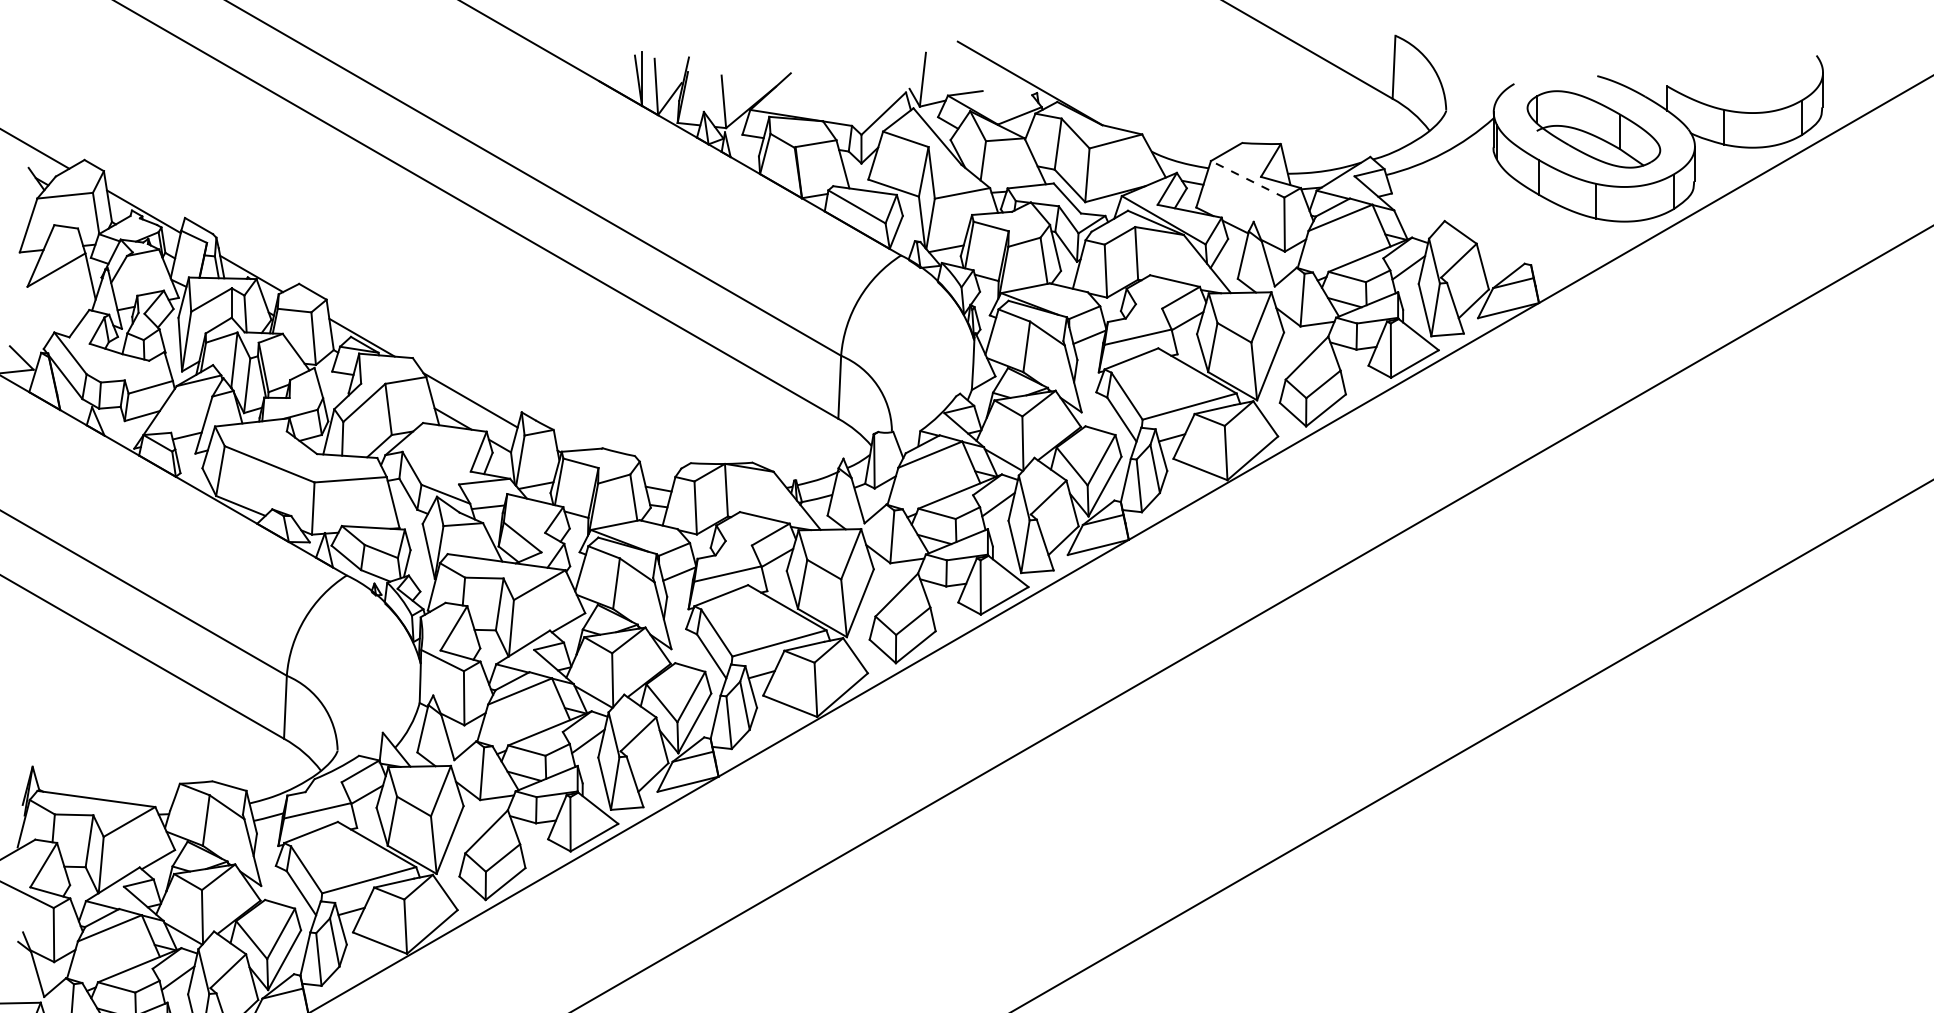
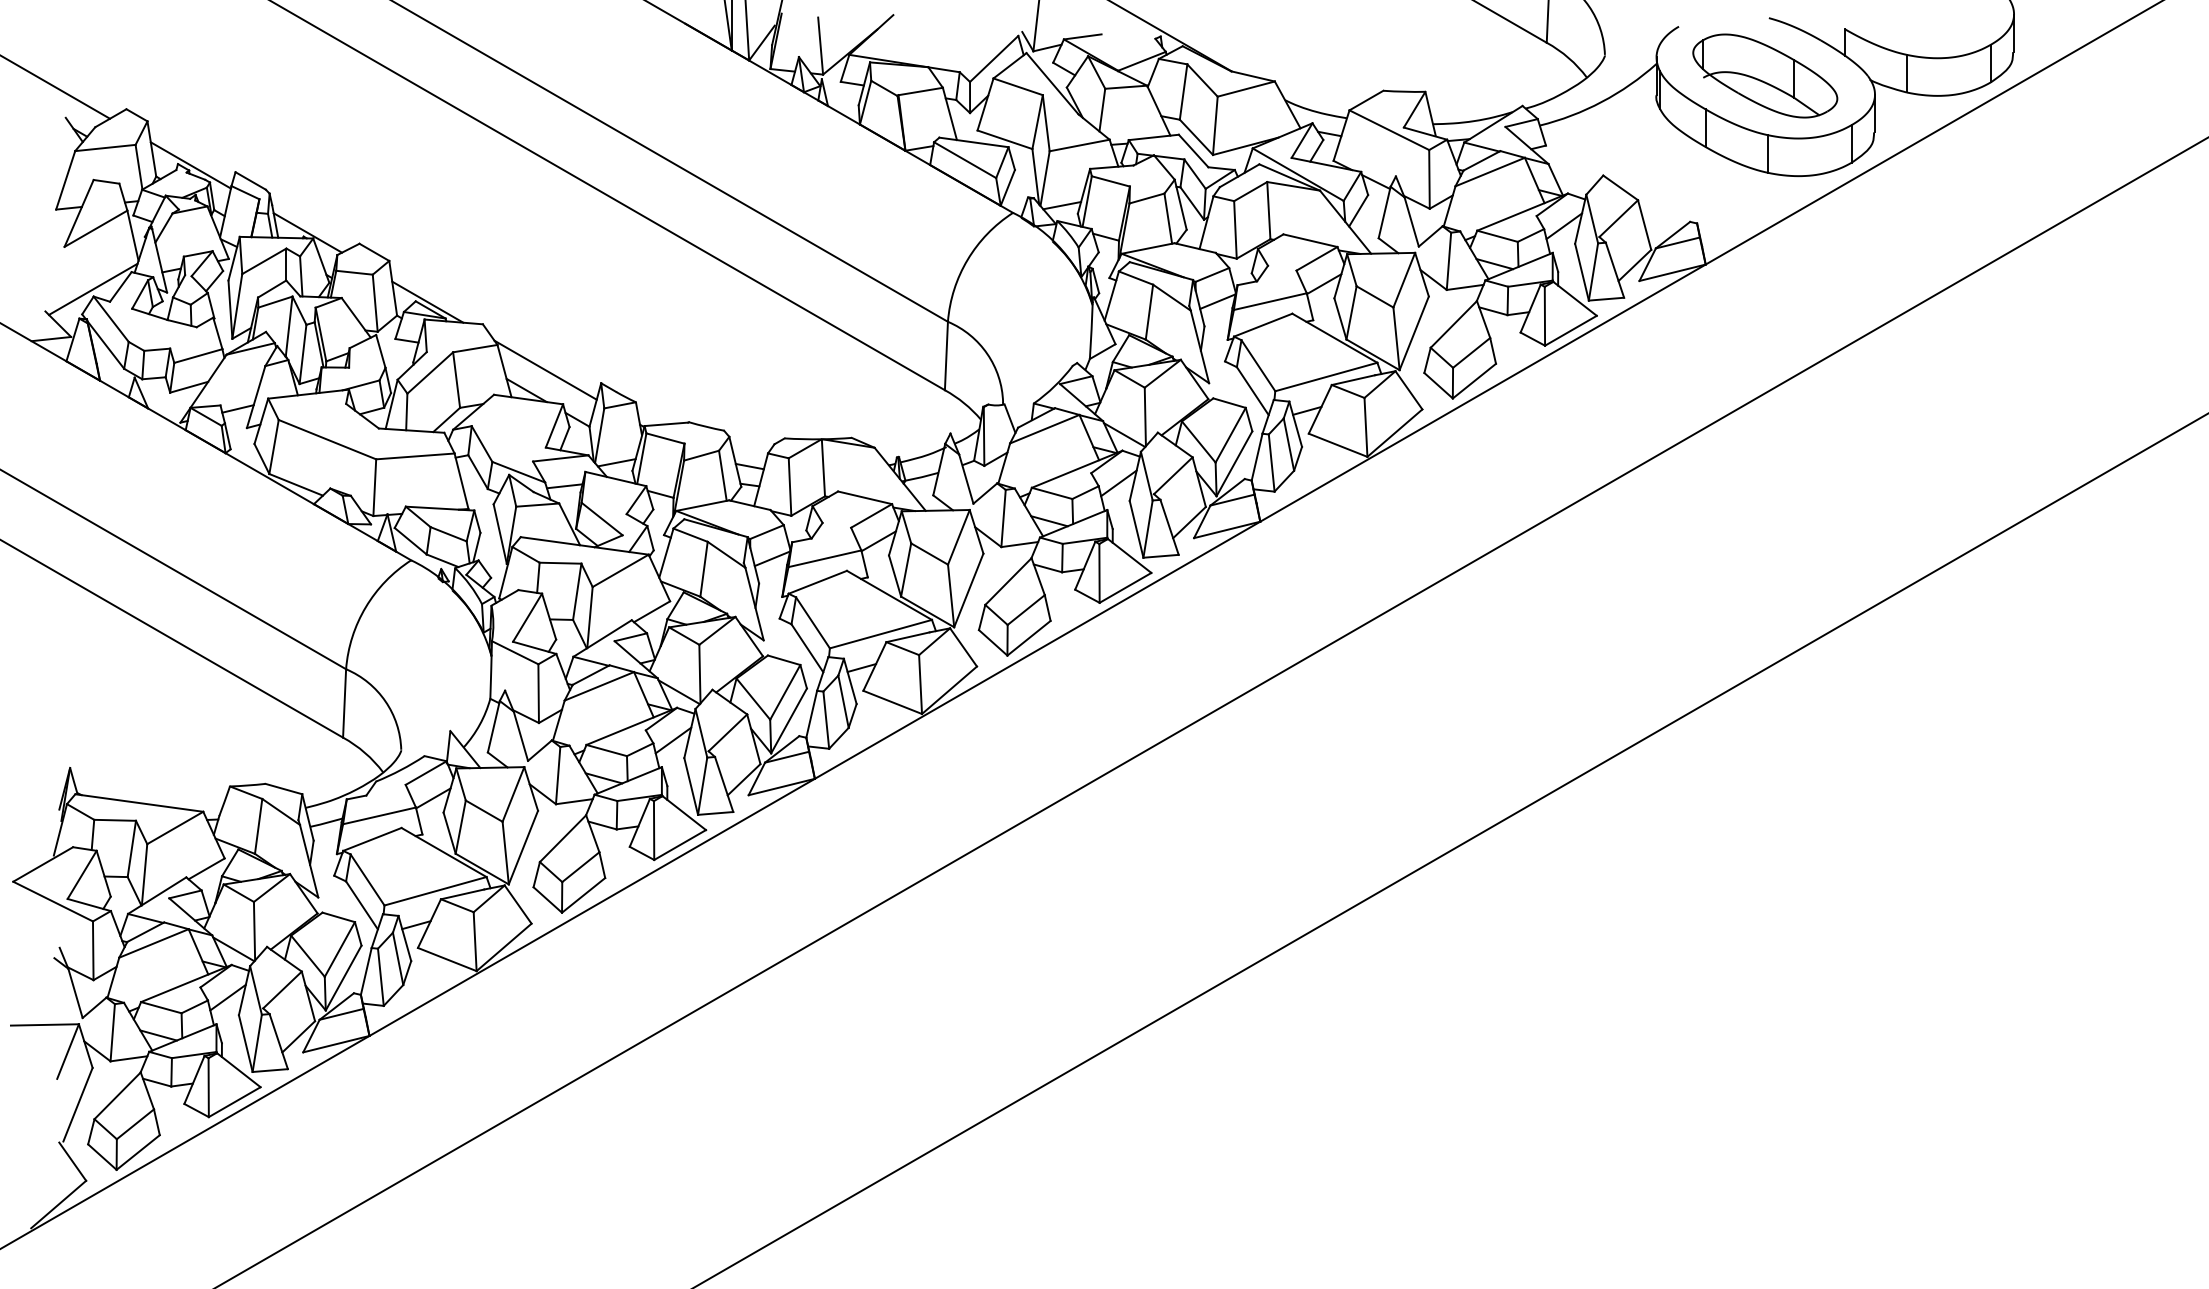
line: (1247, 179) -> (1389, 130), dashed -> solid
line: (53, 325) -> (92, 288), added

